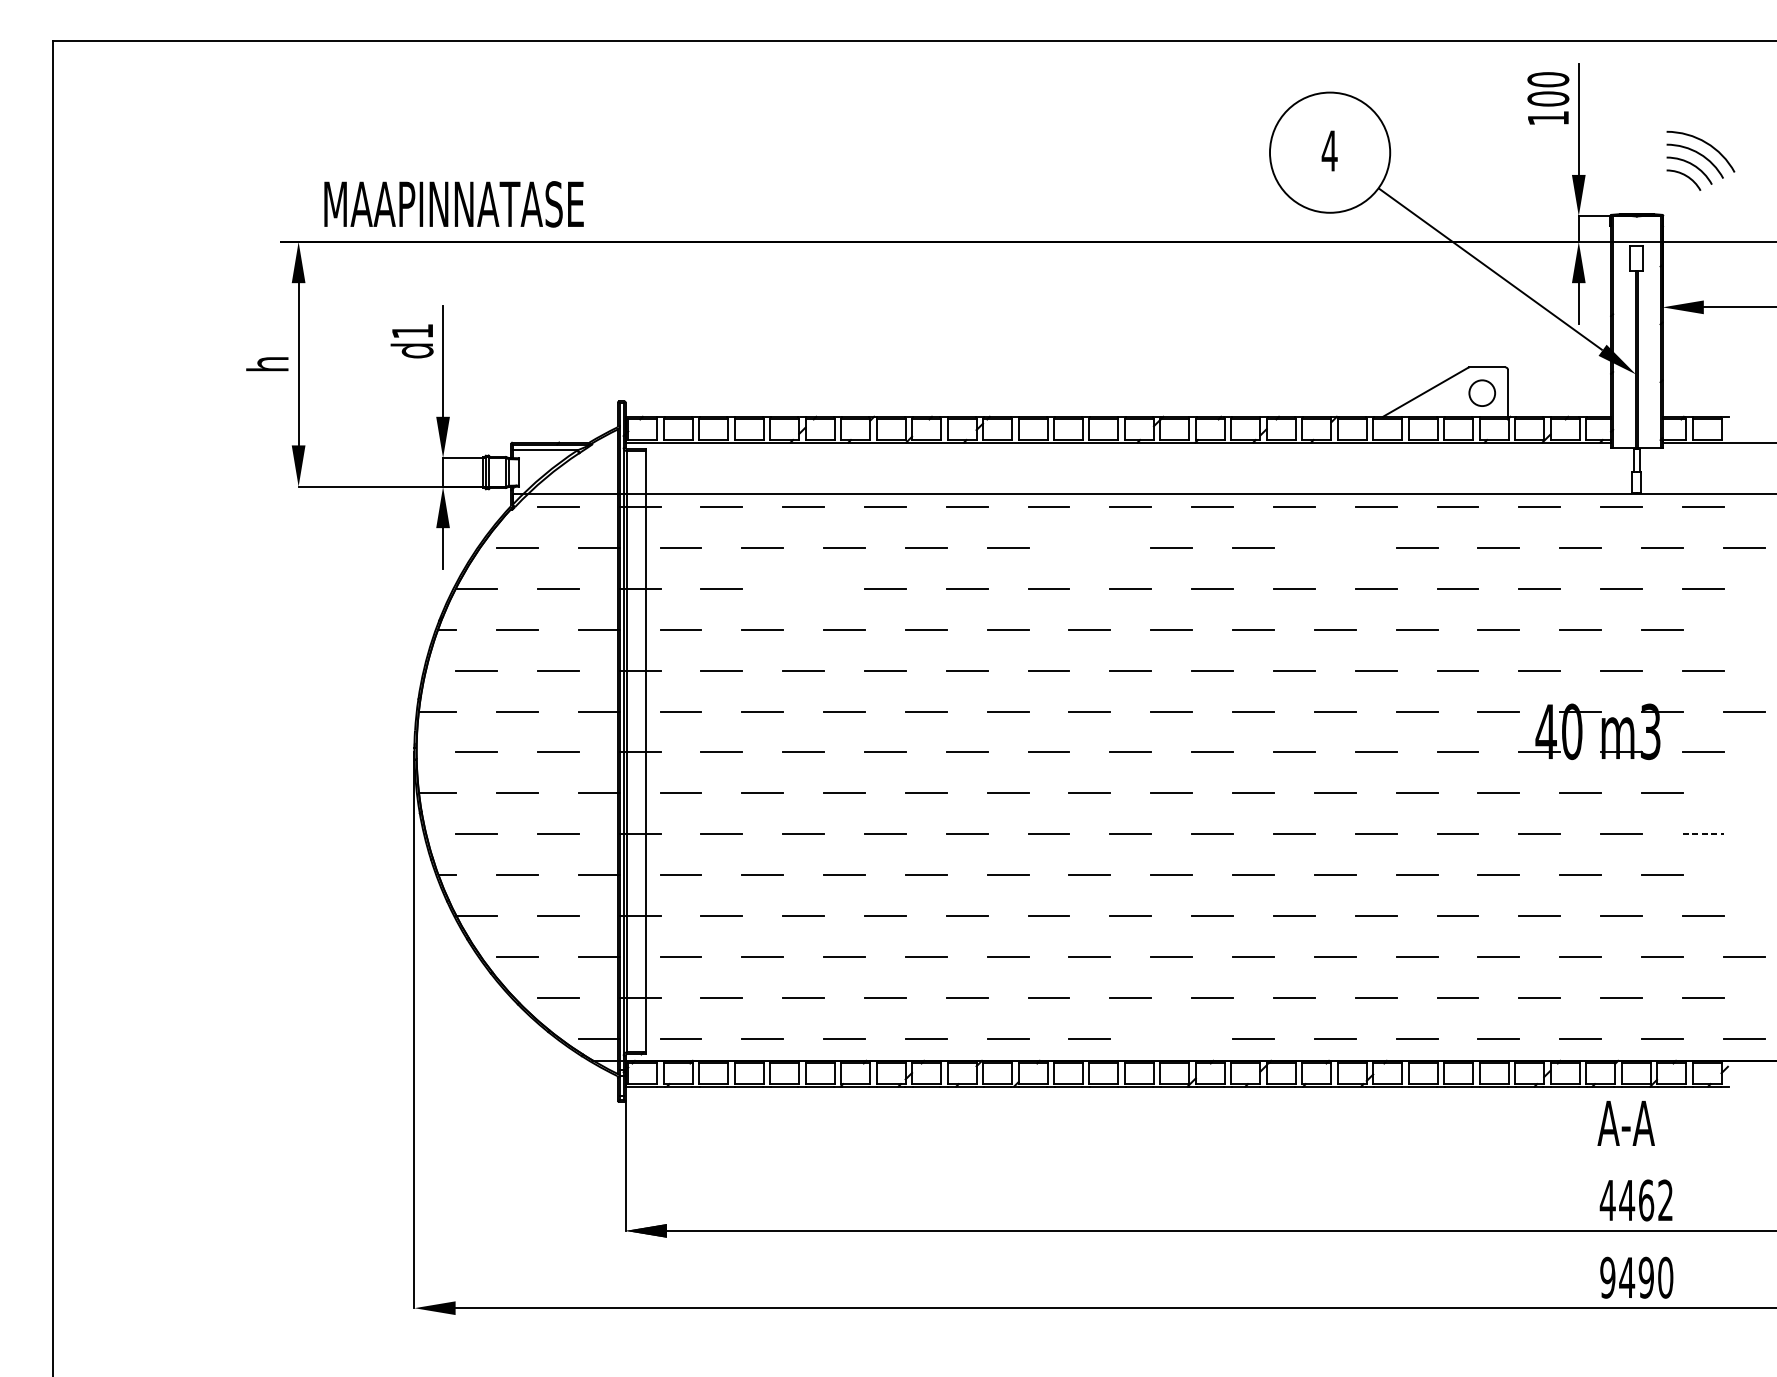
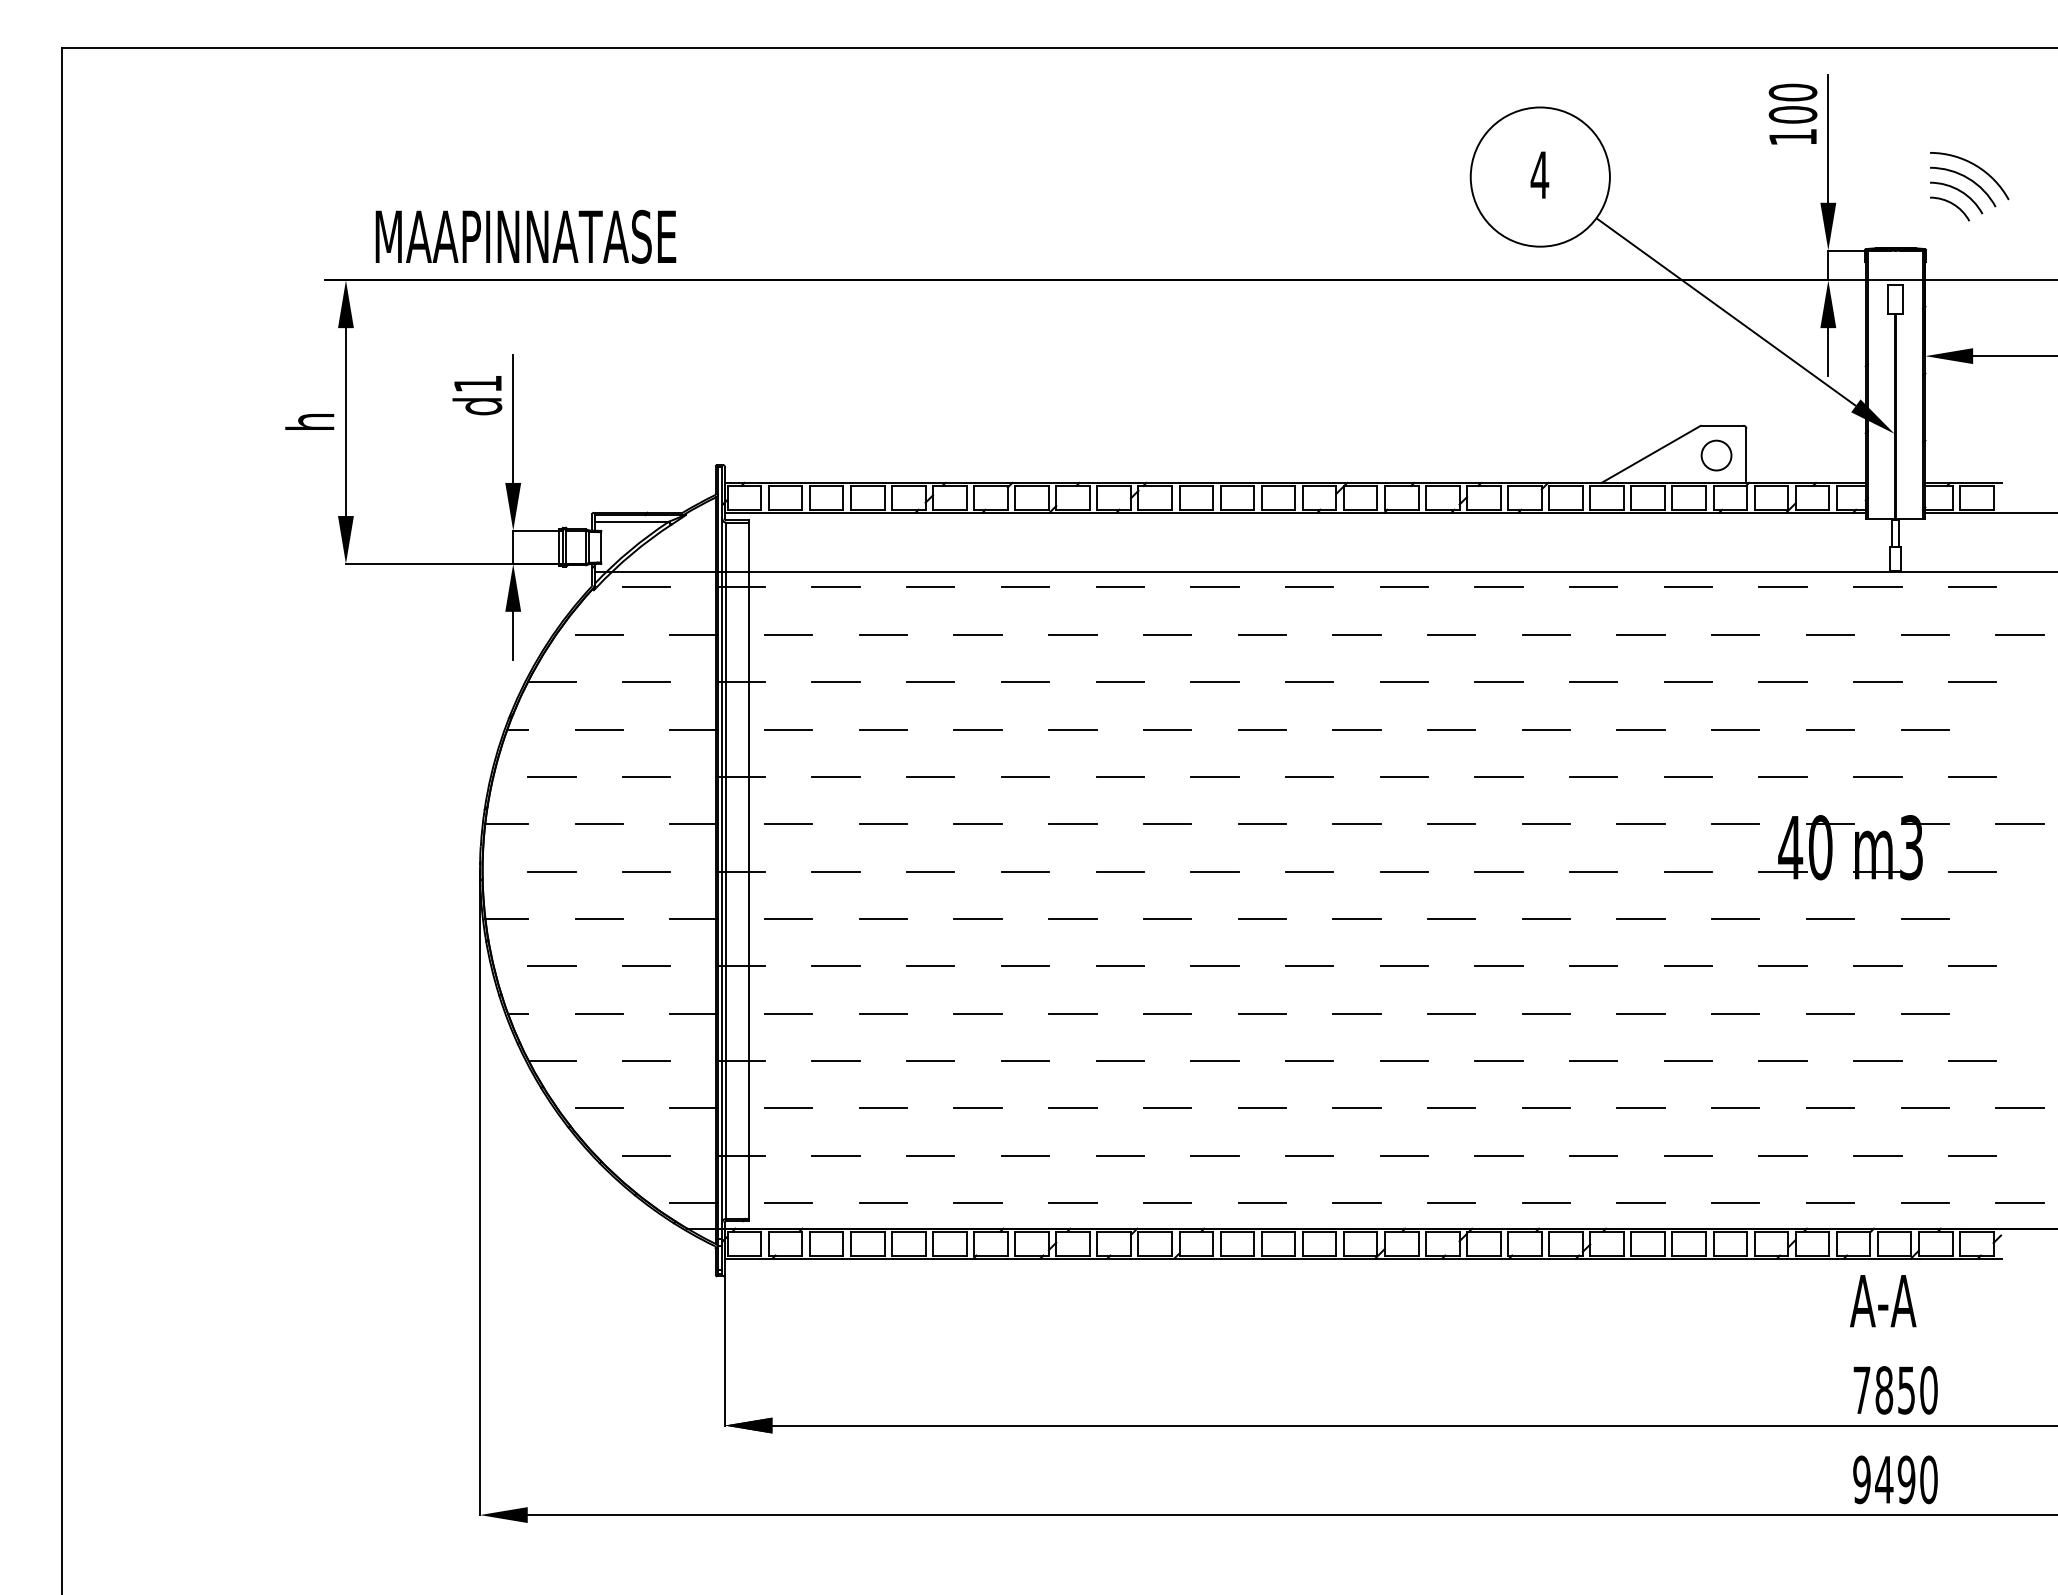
line: (1089, 547) -> (1261, 634), added
line: (1335, 547) -> (1546, 634), added
line: (803, 589) -> (930, 682), added
line: (1703, 834) -> (1972, 966), dashed -> solid
line: (1171, 1039) -> (1356, 1203), added
text: (1635, 1200) -> (1894, 1390), 4462 -> 7850

